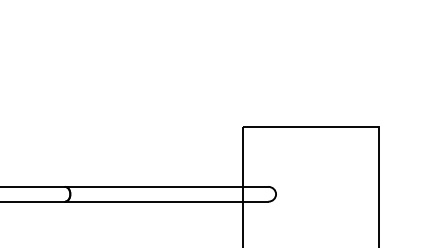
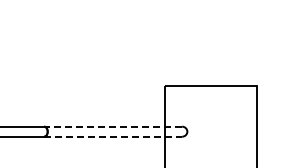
line: (167, 186) -> (113, 126), solid -> dashed
line: (167, 201) -> (113, 136), solid -> dashed

